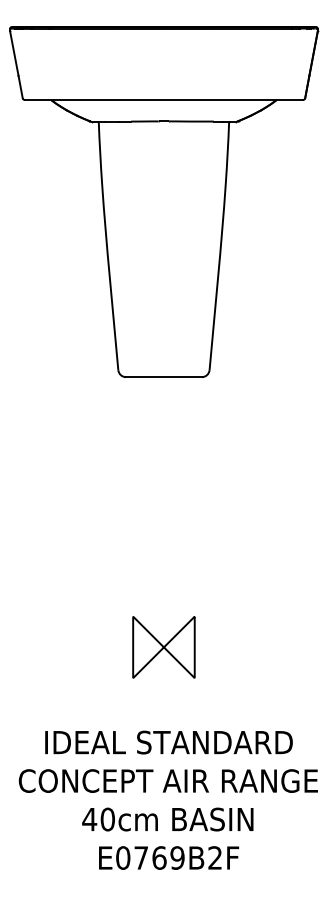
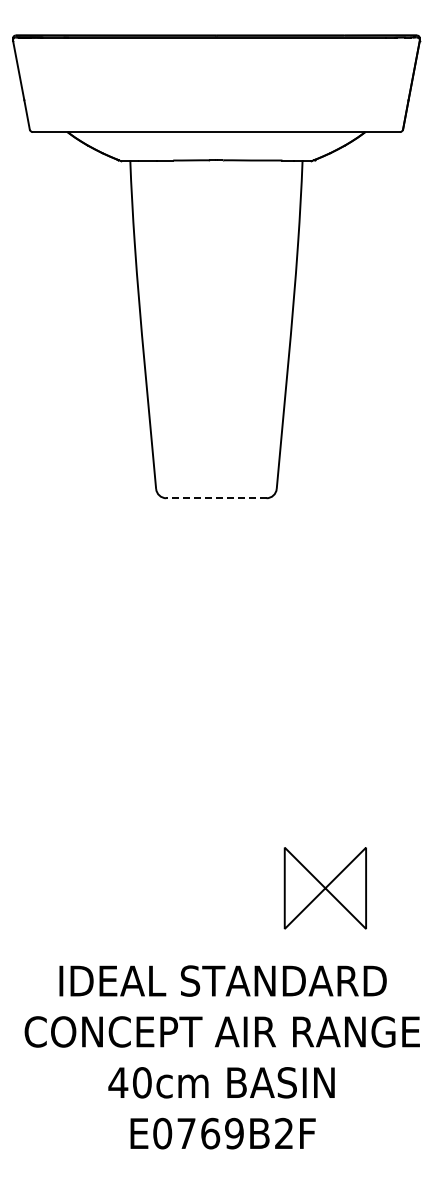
line: (163, 377) -> (215, 498), solid -> dashed
part: (163, 647) -> (324, 888), moved

